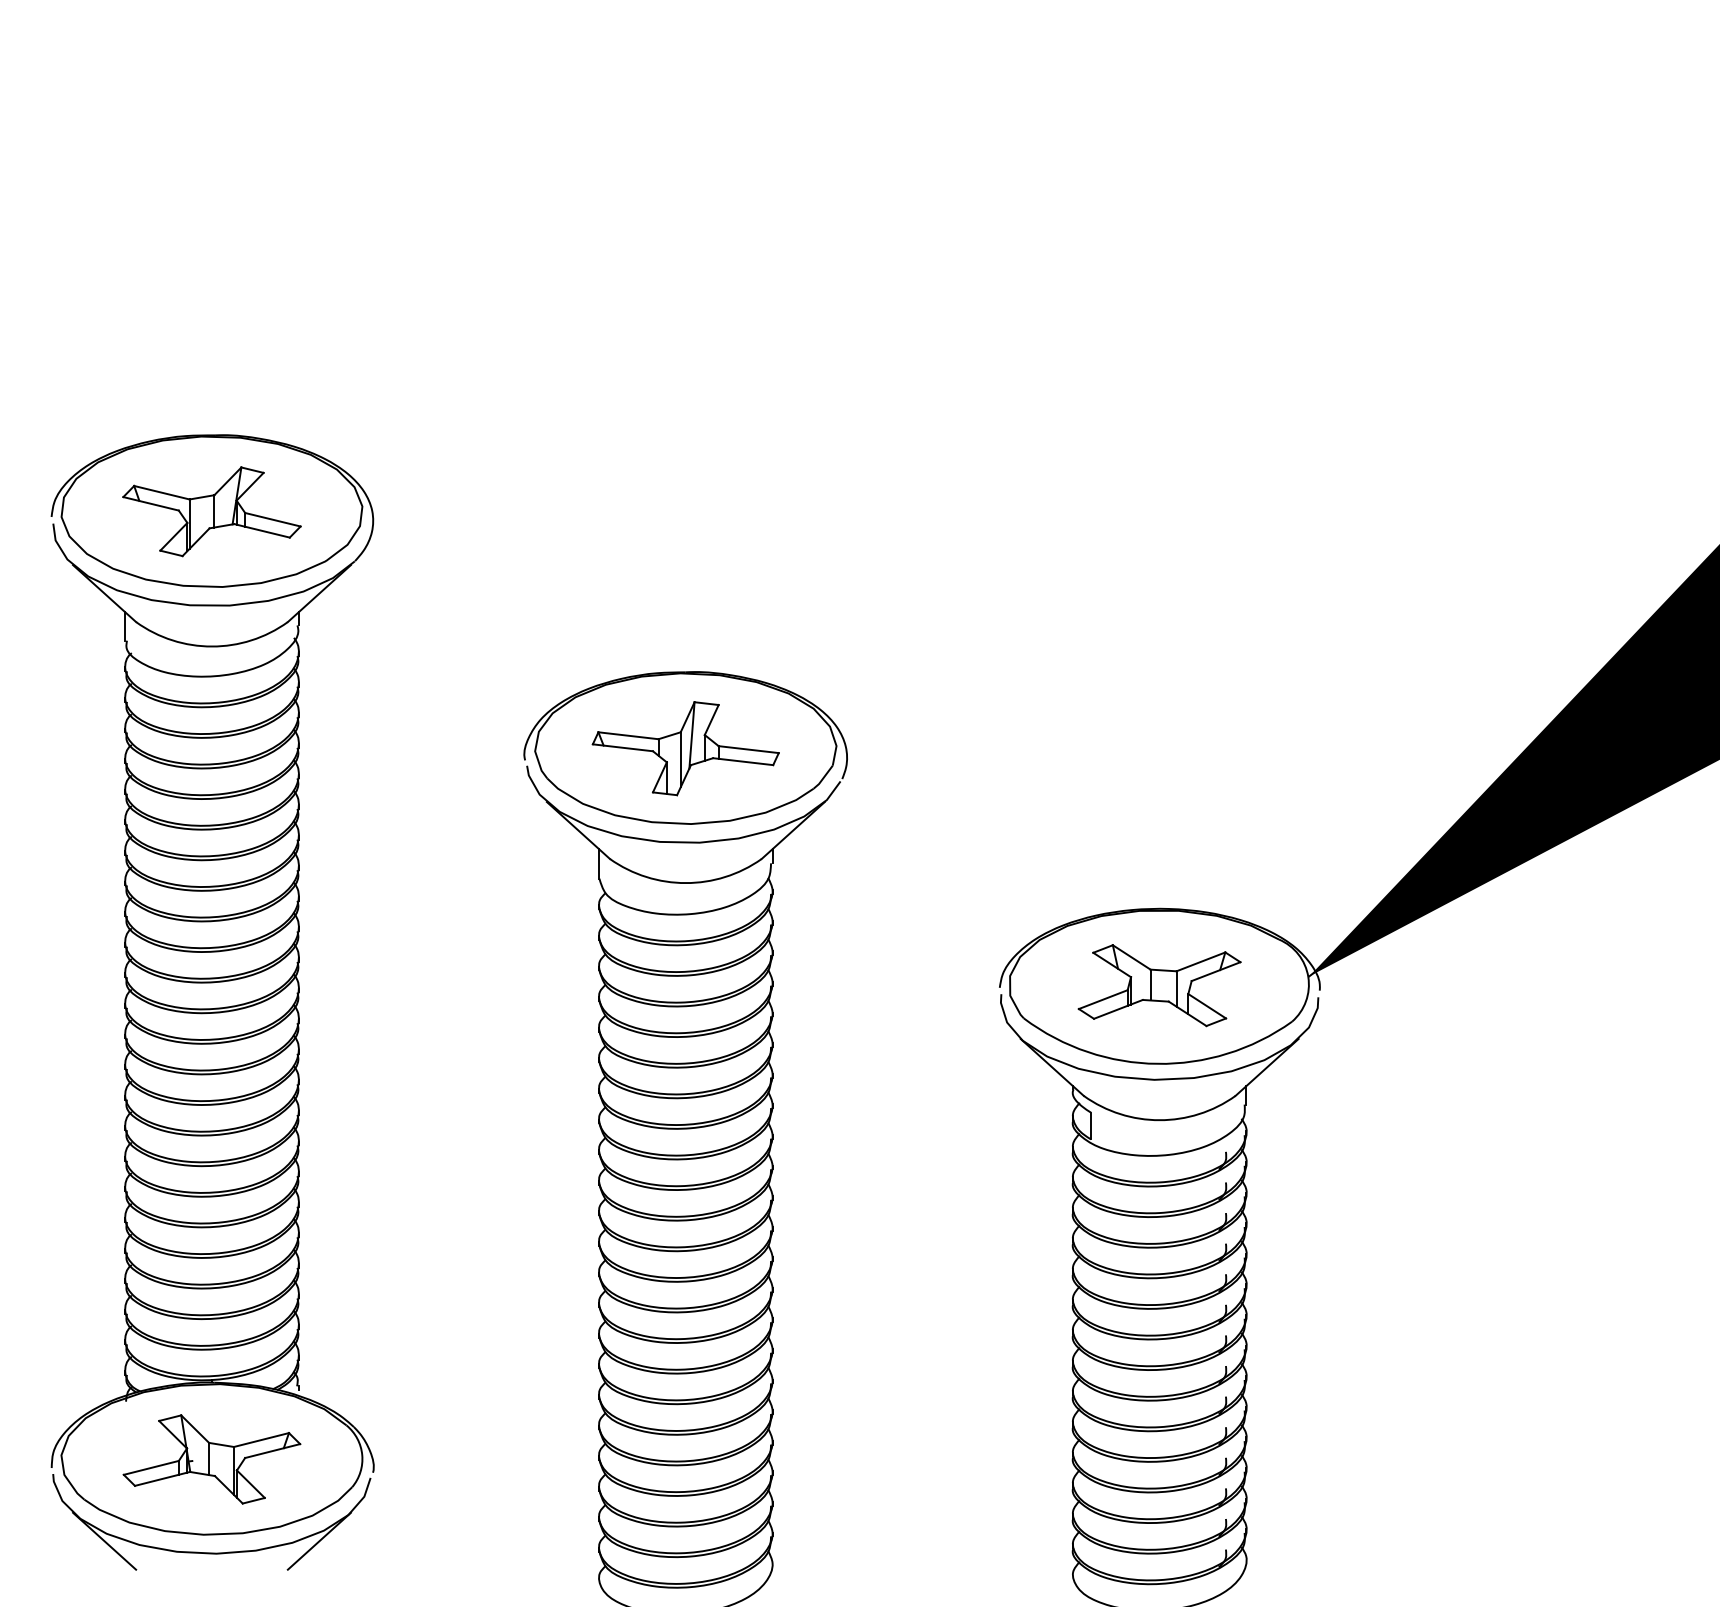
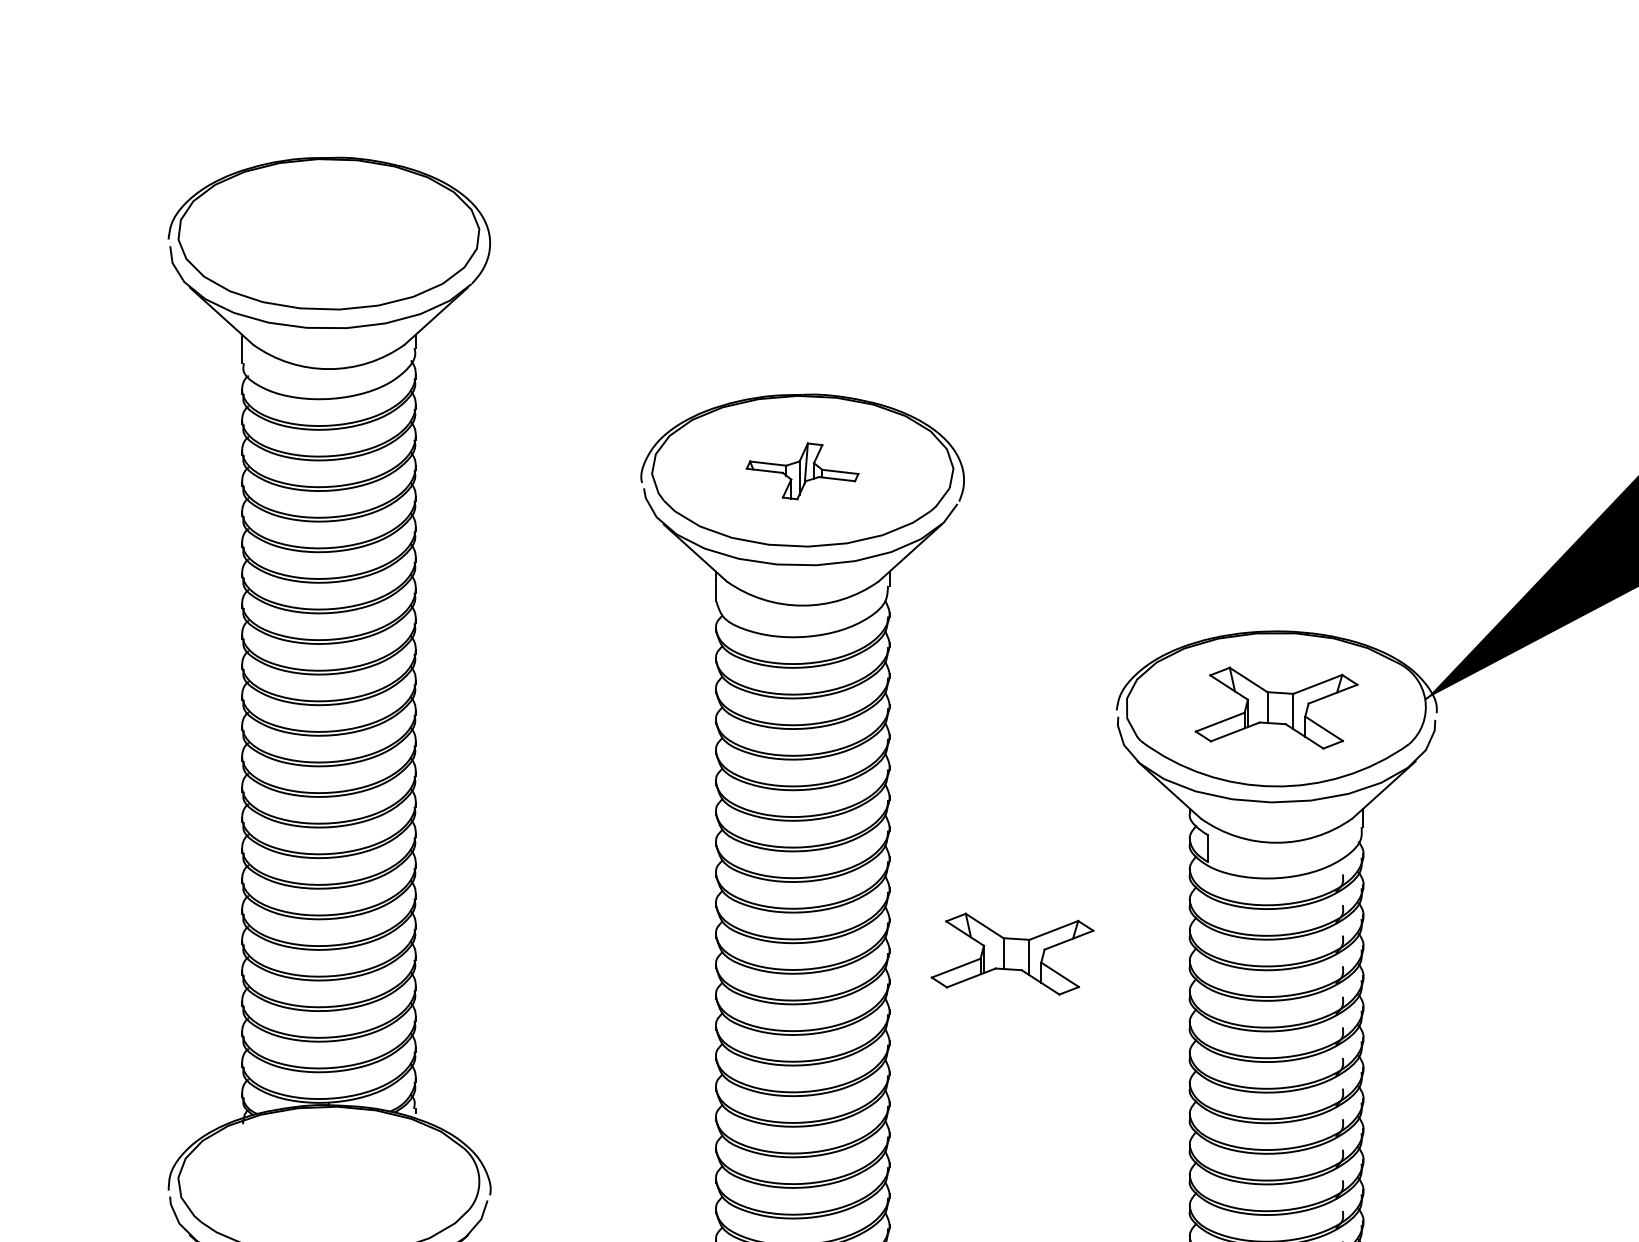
part: (211, 511) -> (328, 234), removed
part: (685, 748) -> (802, 471), size x0.6
part: (895, 1231) -> (1012, 954), added
part: (211, 1459) -> (328, 1182), removed

